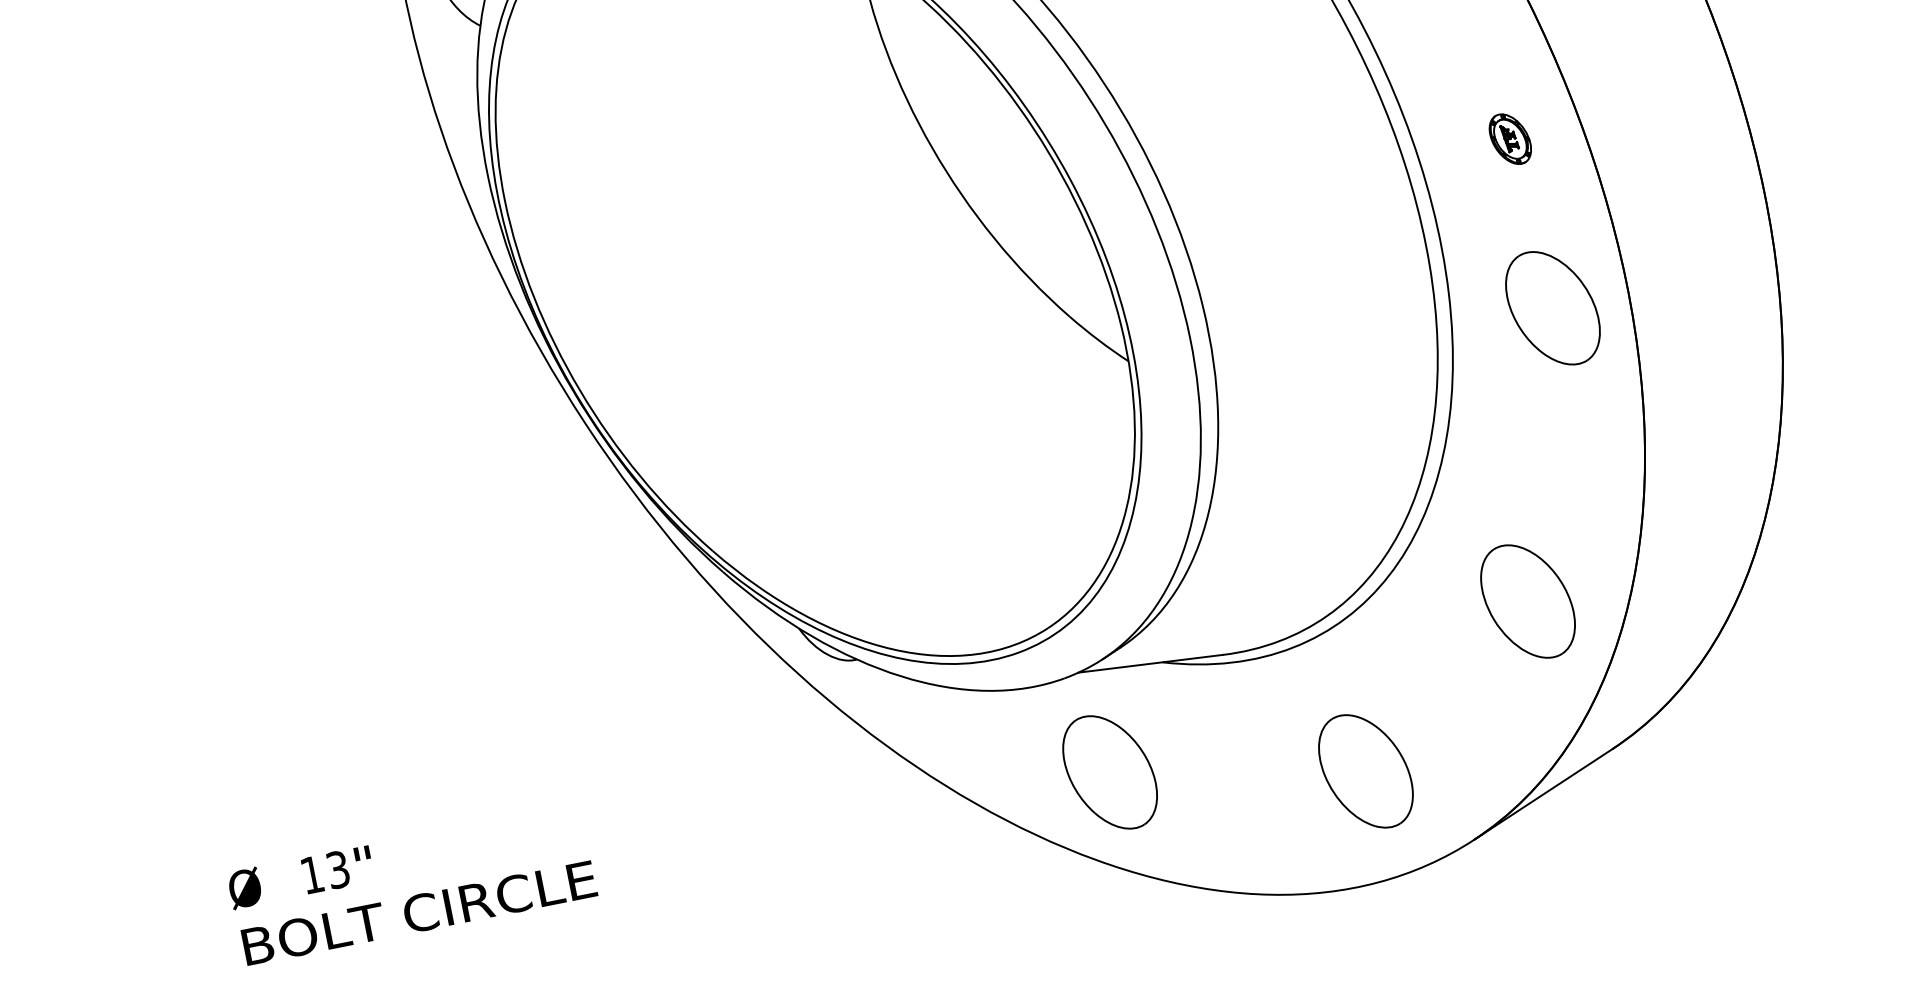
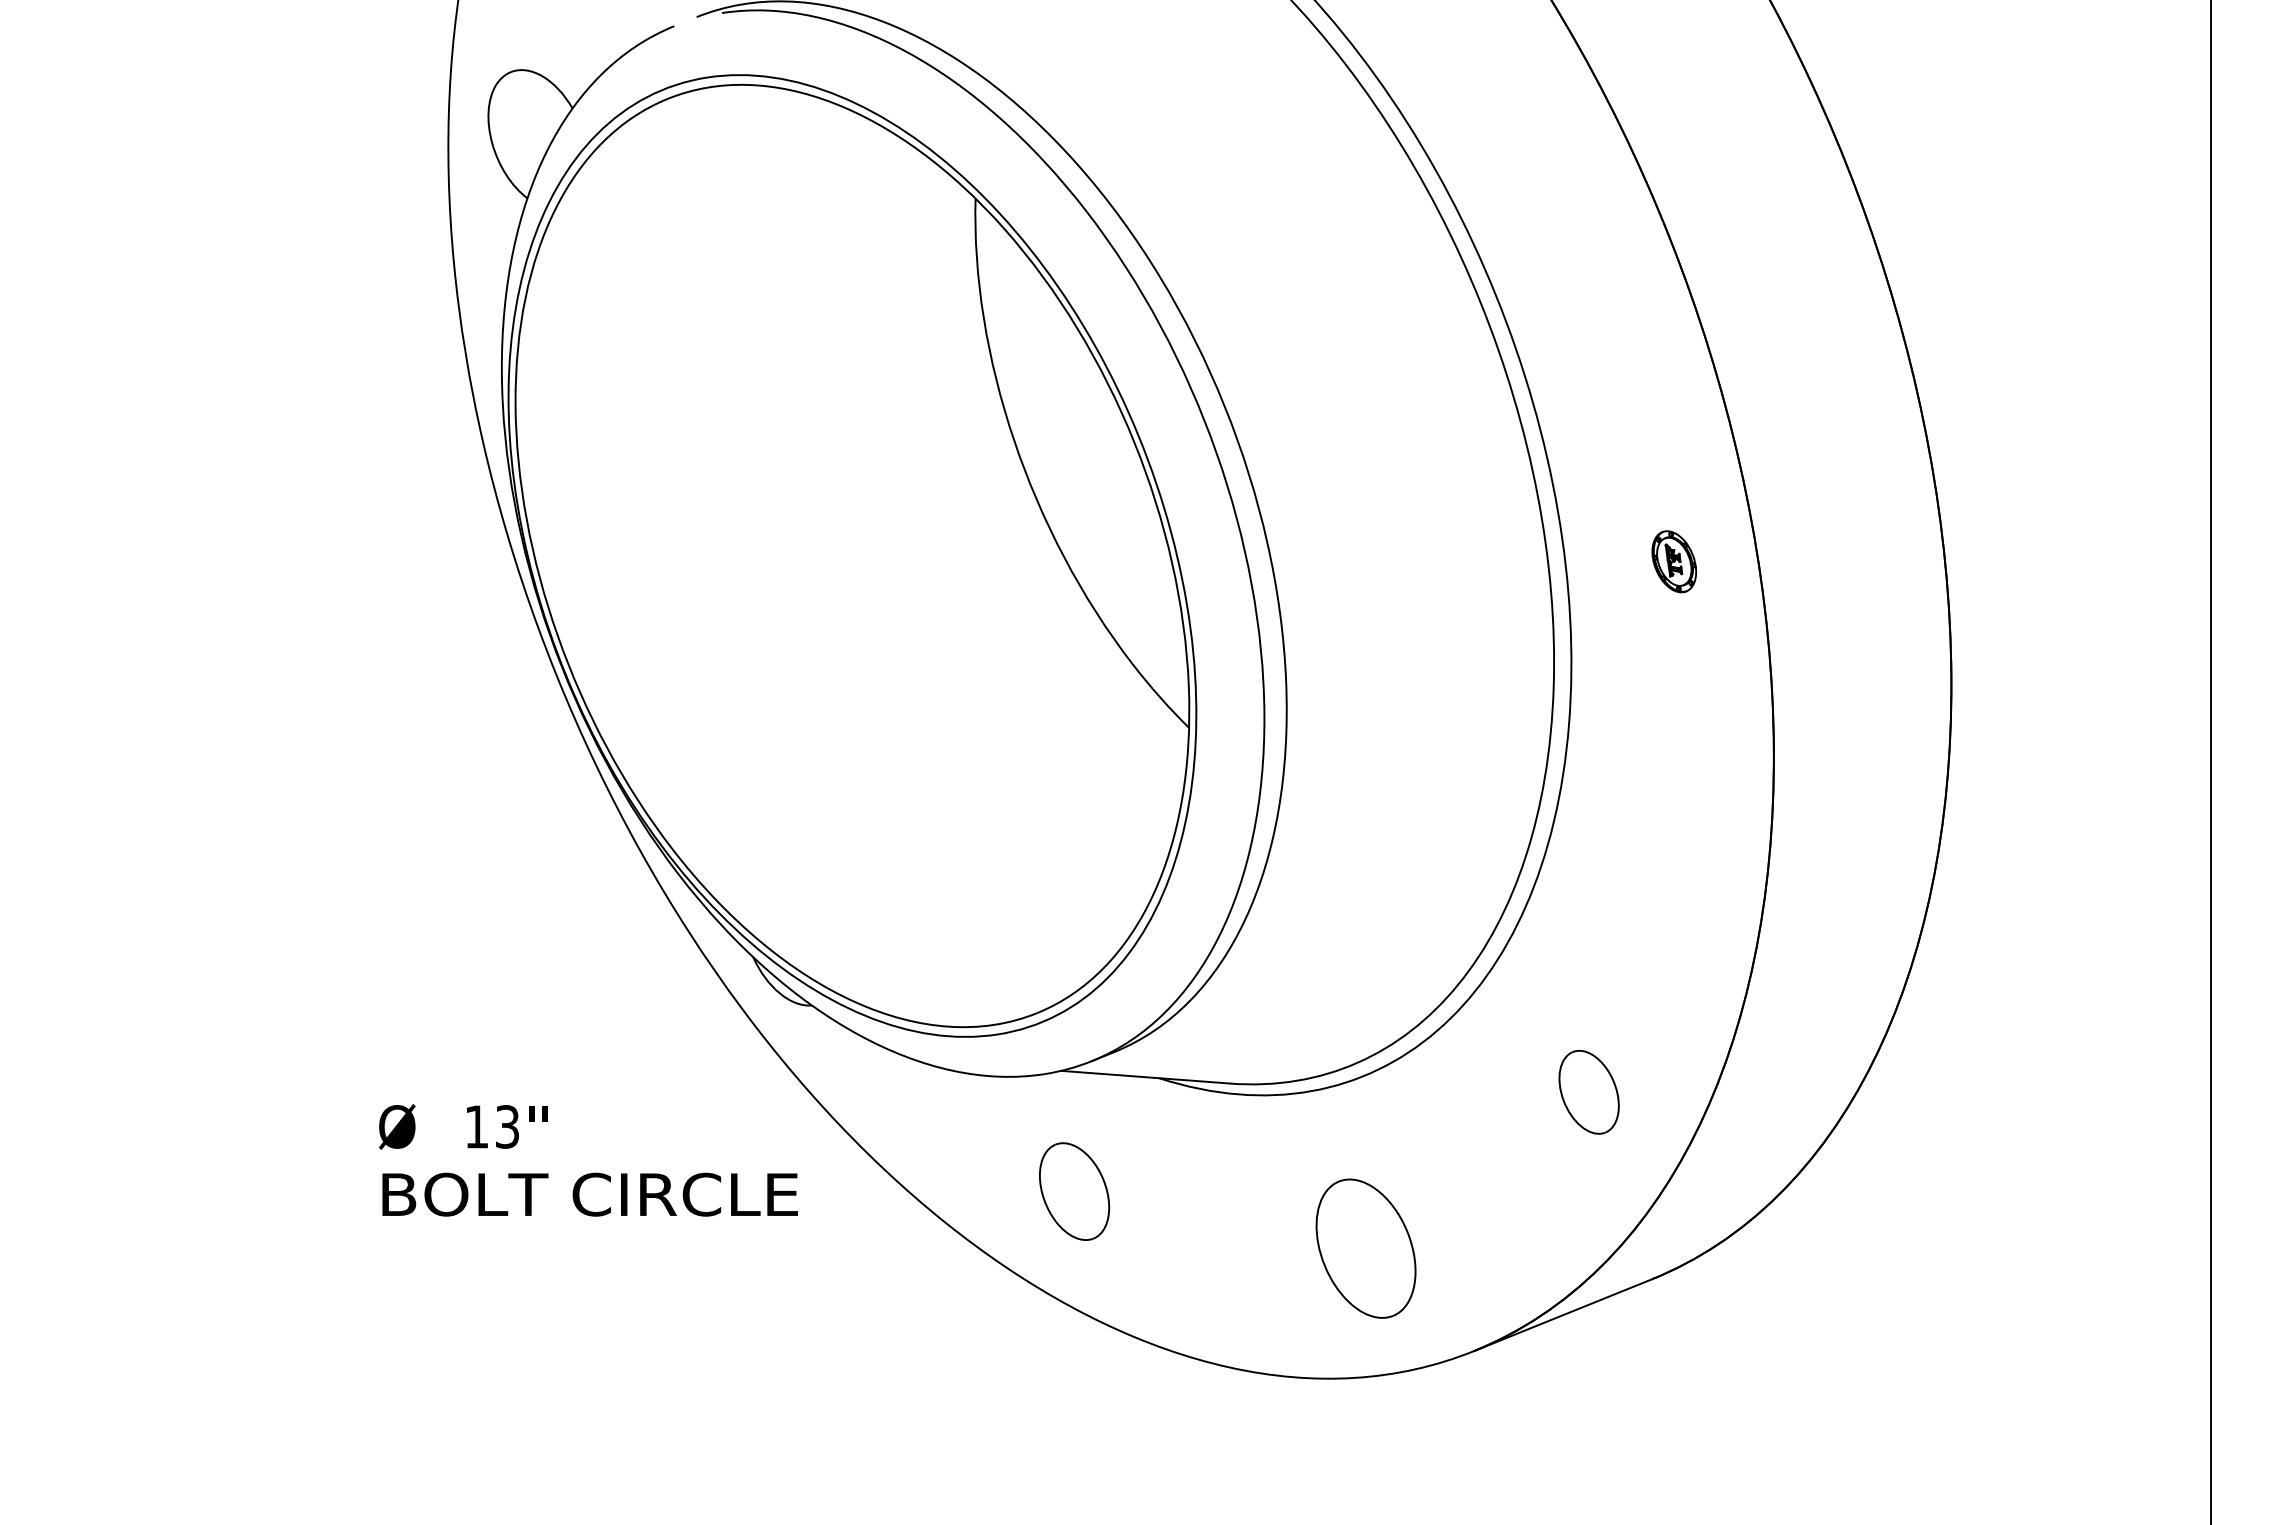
part: (1552, 308) -> (1683, 763), removed
part: (1527, 601) -> (1588, 1092), size x0.6
part: (1110, 772) -> (1074, 1191), size x0.7
text: (412, 884) -> (588, 1160), moved

